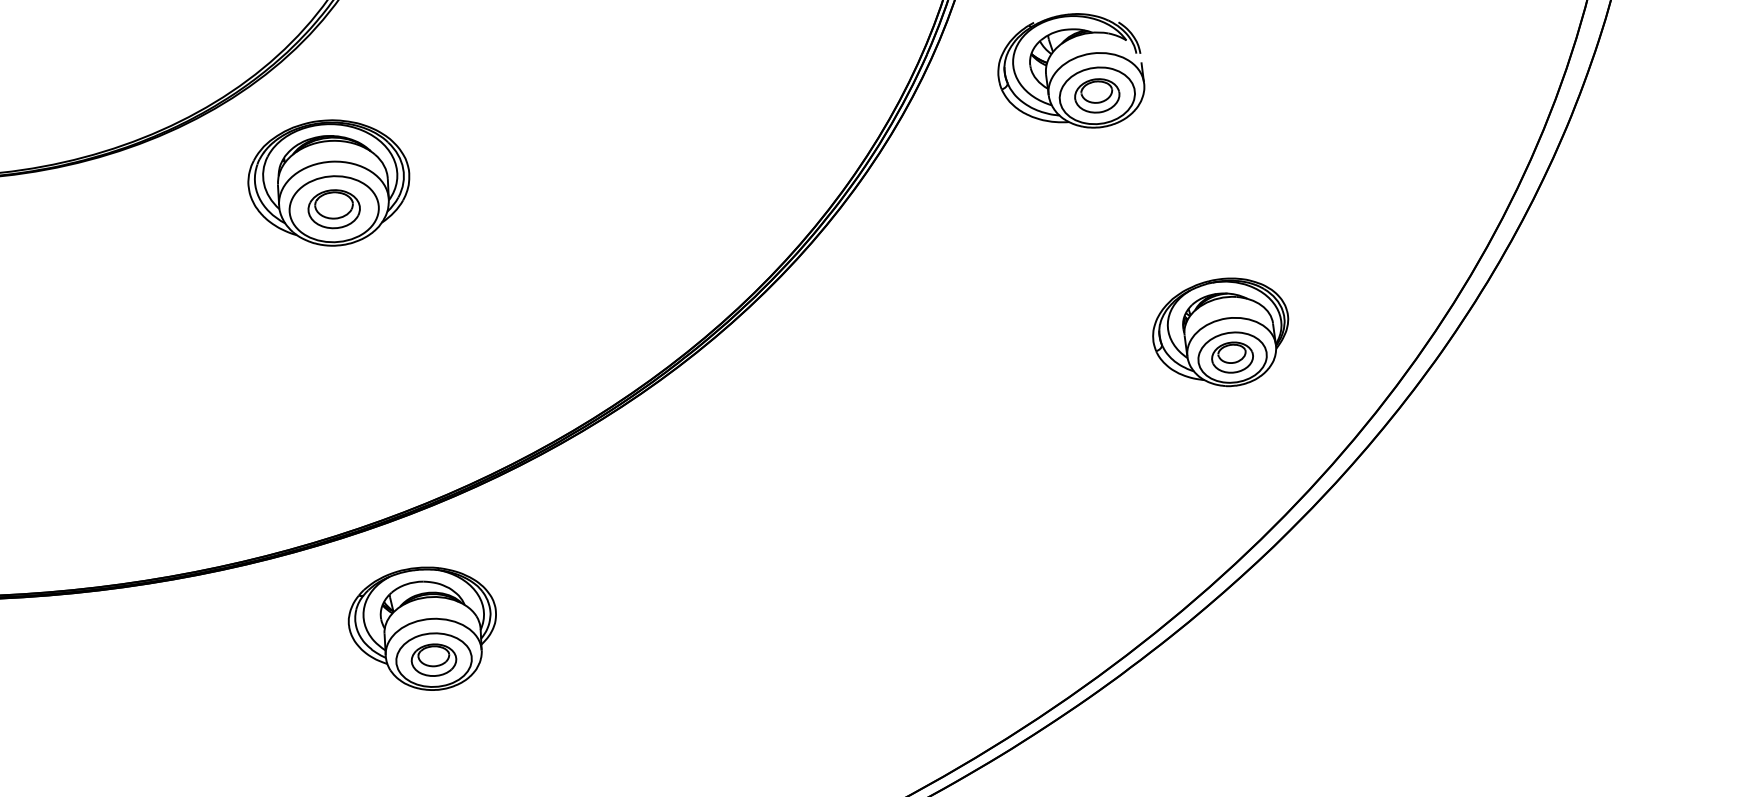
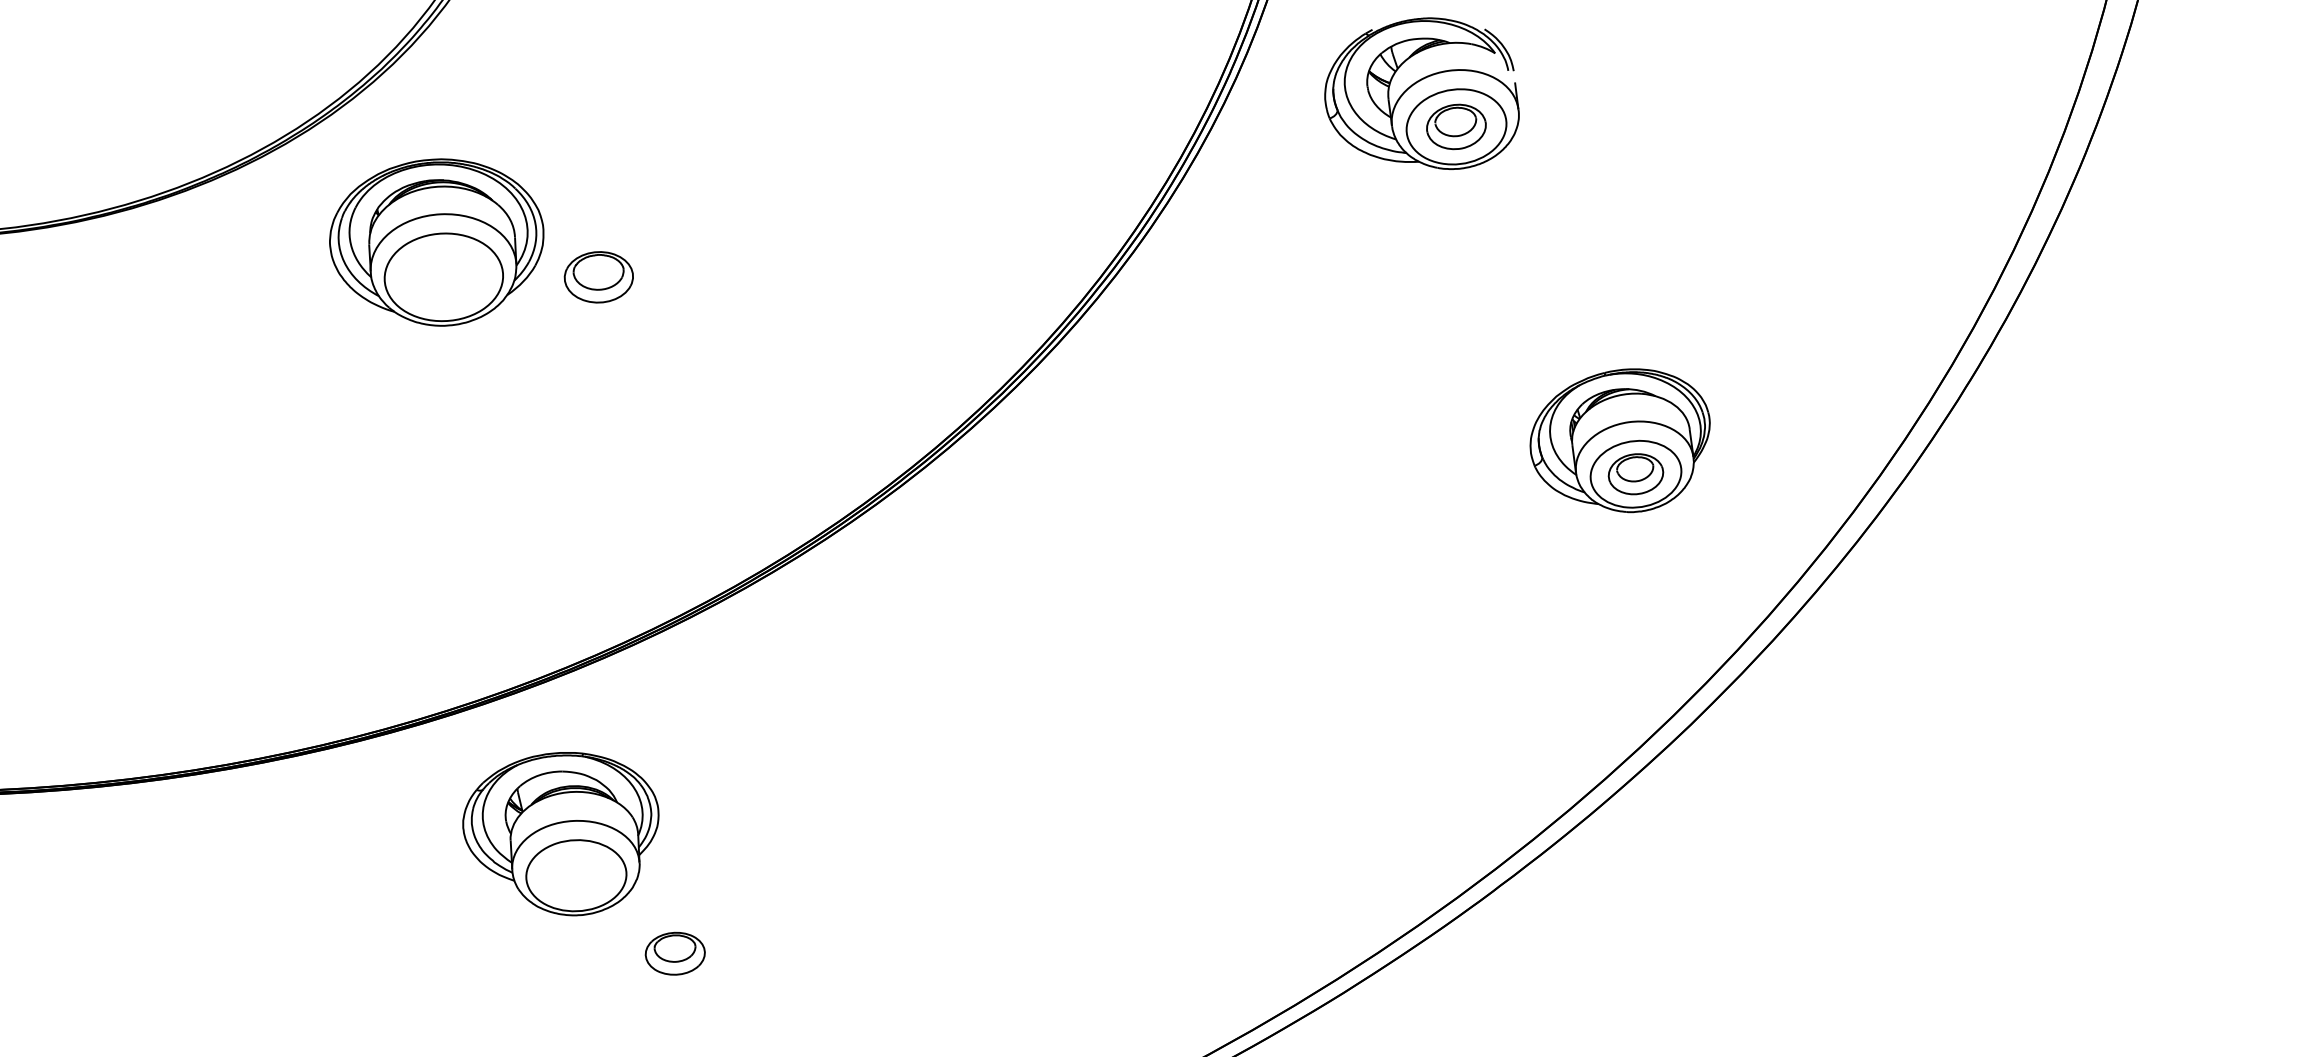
part: (333, 209) -> (598, 277), moved
part: (433, 659) -> (674, 953), moved

